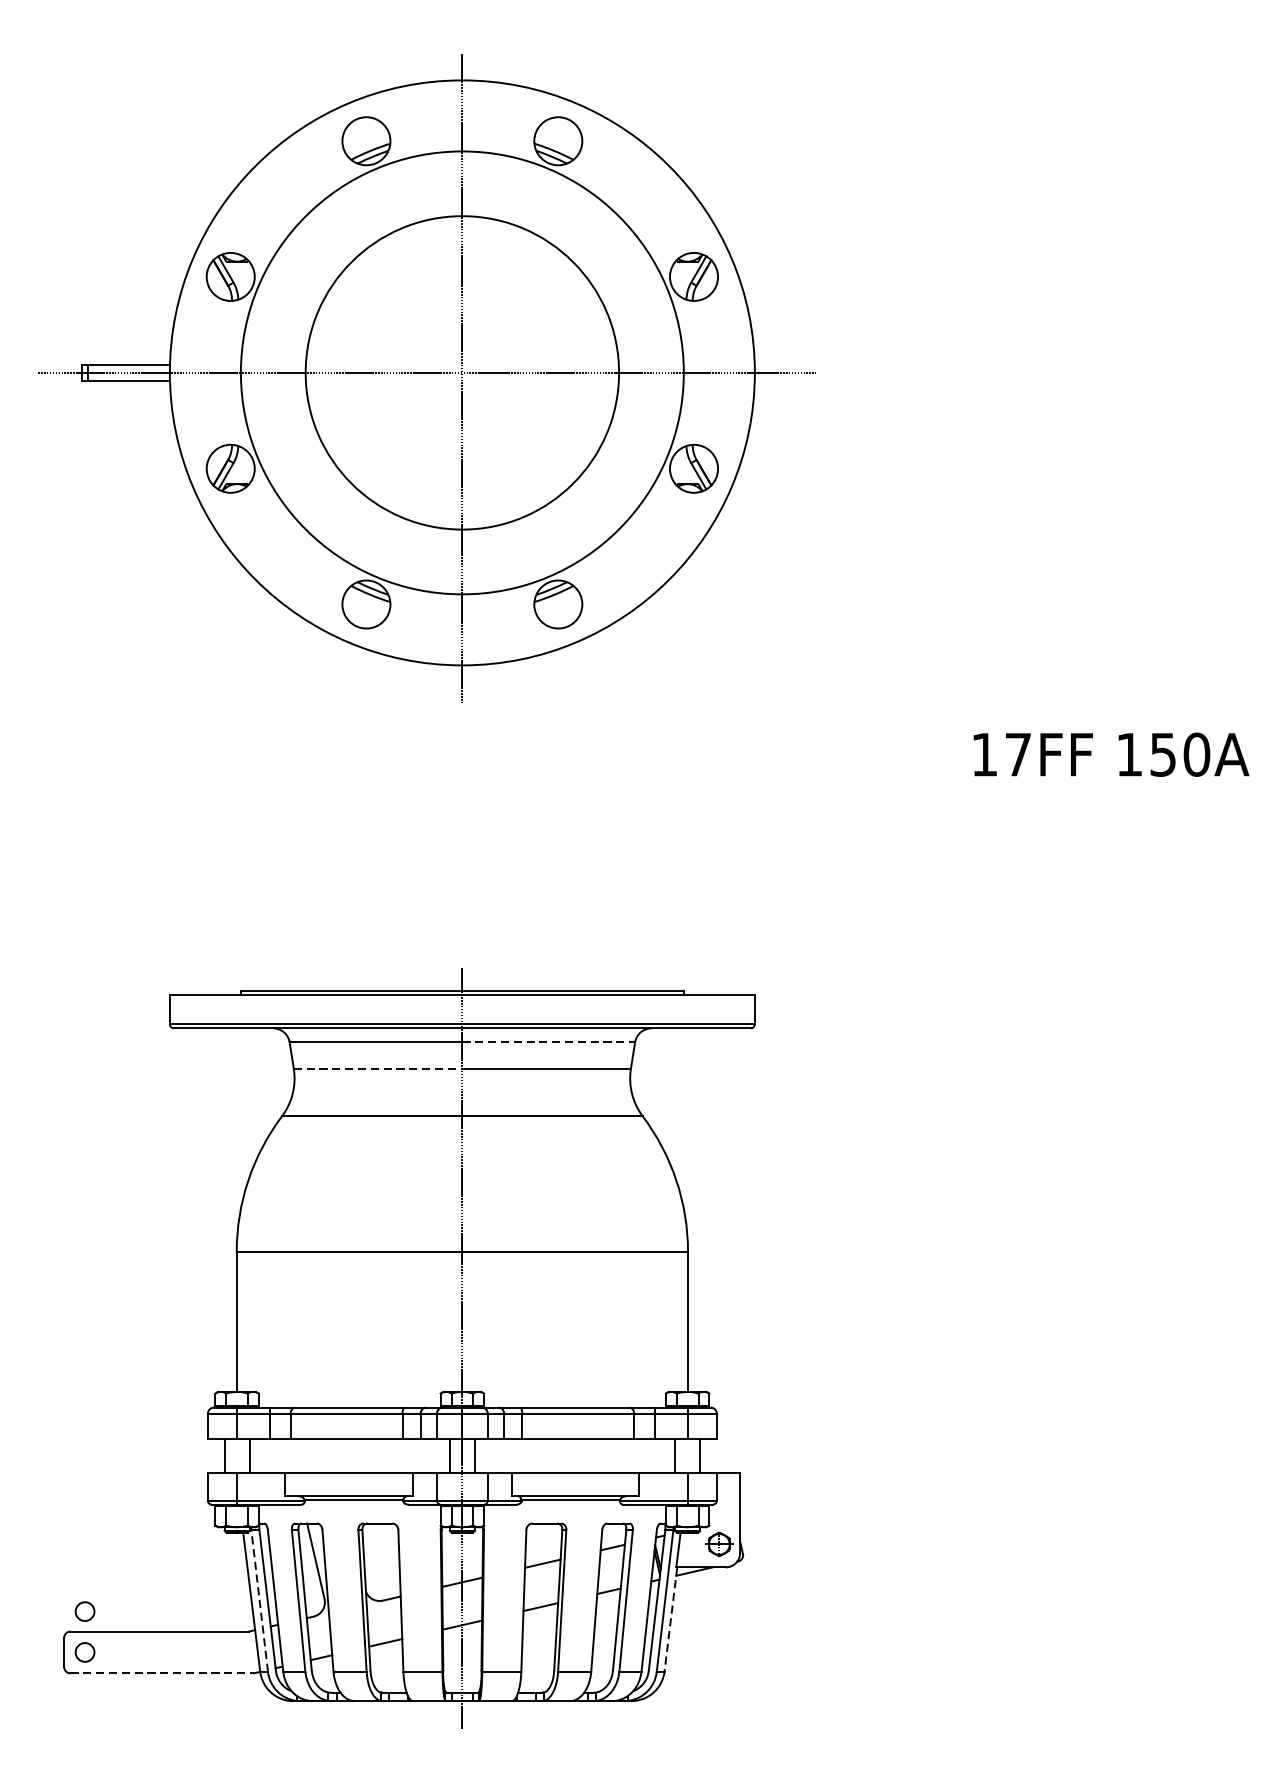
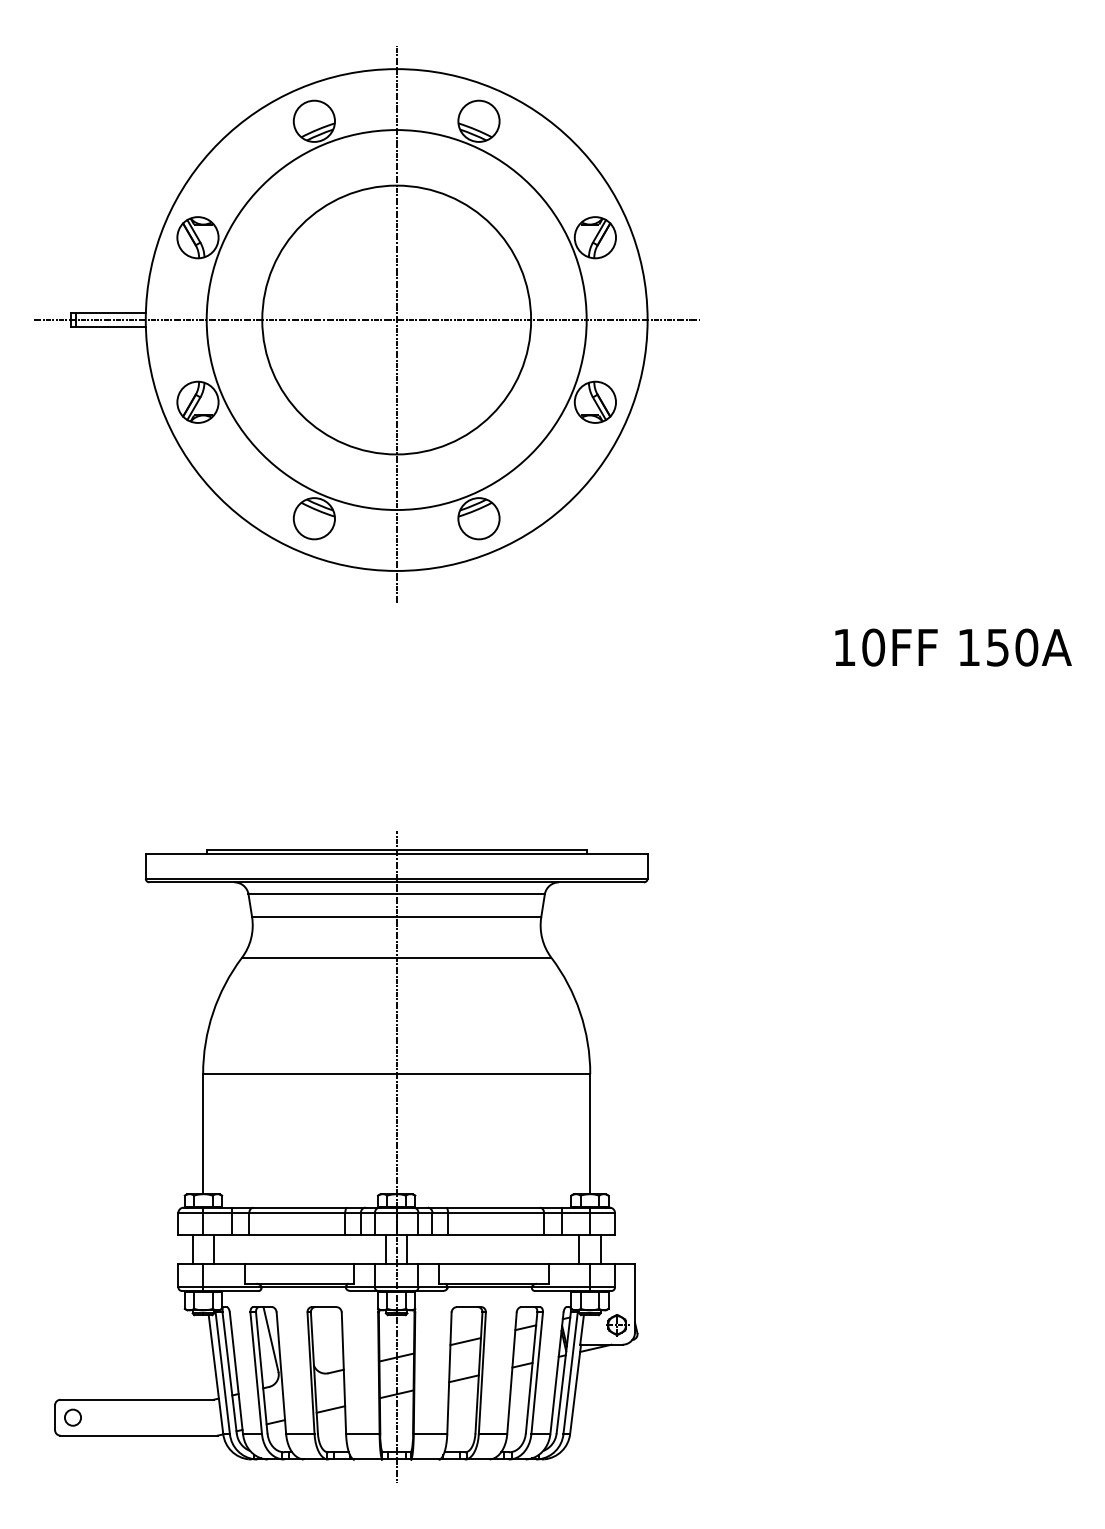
text: (1018, 754) -> (873, 647), 17FF -> 10FF
line: (549, 1041) -> (471, 893), dashed -> solid
line: (378, 1069) -> (324, 917), dashed -> solid
line: (259, 1599) -> (222, 1372), dashed -> solid
circle: (84, 1611) -> (72, 1382), removed
line: (670, 1620) -> (575, 1390), dashed -> solid
line: (162, 1673) -> (139, 1435), dashed -> solid

